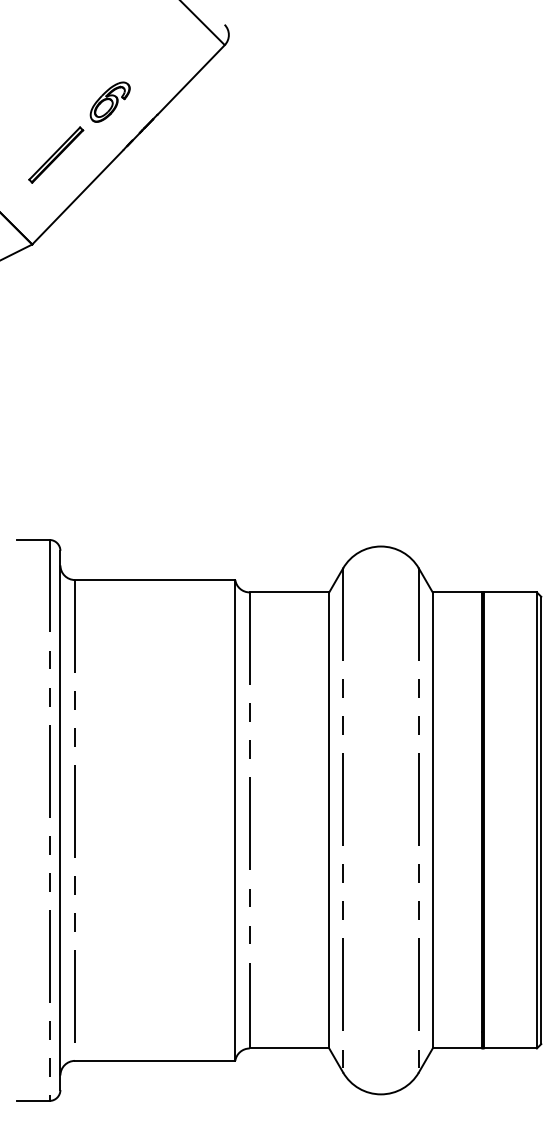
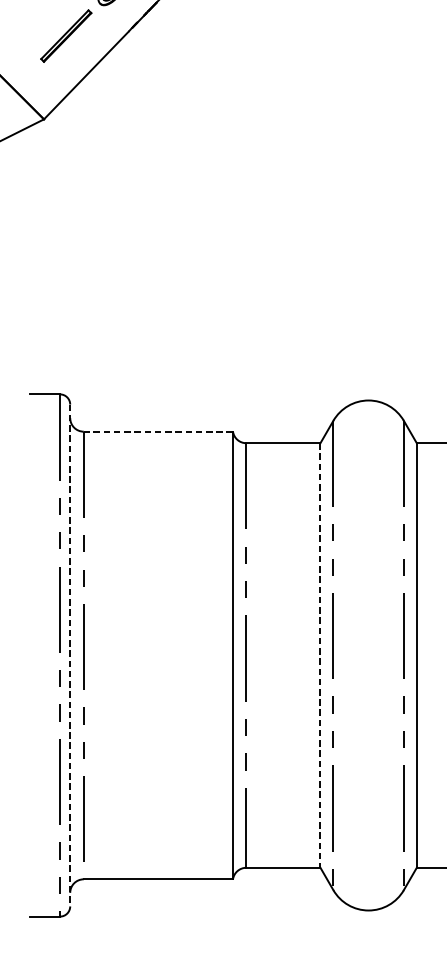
line: (154, 580) -> (157, 432), solid -> dashed
line: (60, 820) -> (70, 655), solid -> dashed
line: (329, 820) -> (320, 655), solid -> dashed

